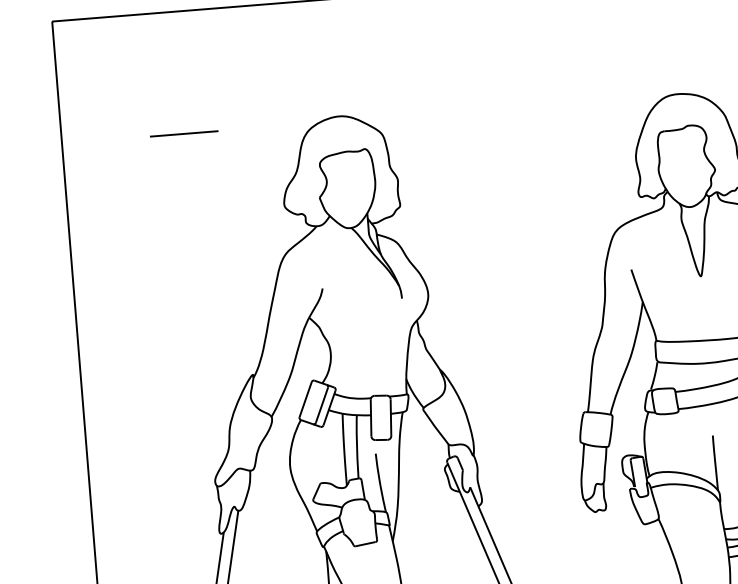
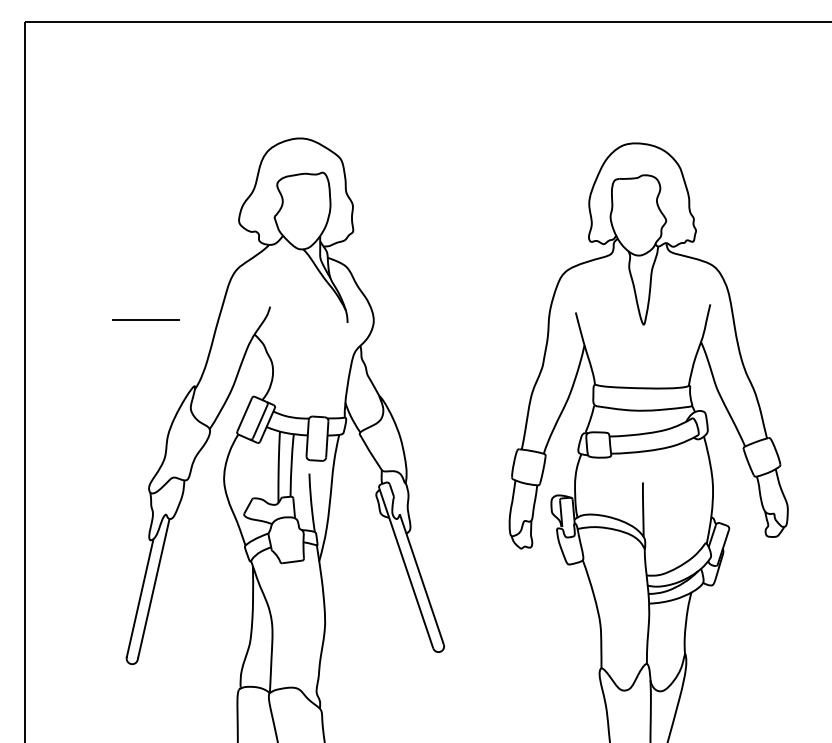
line: (183, 133) -> (145, 319), moved

